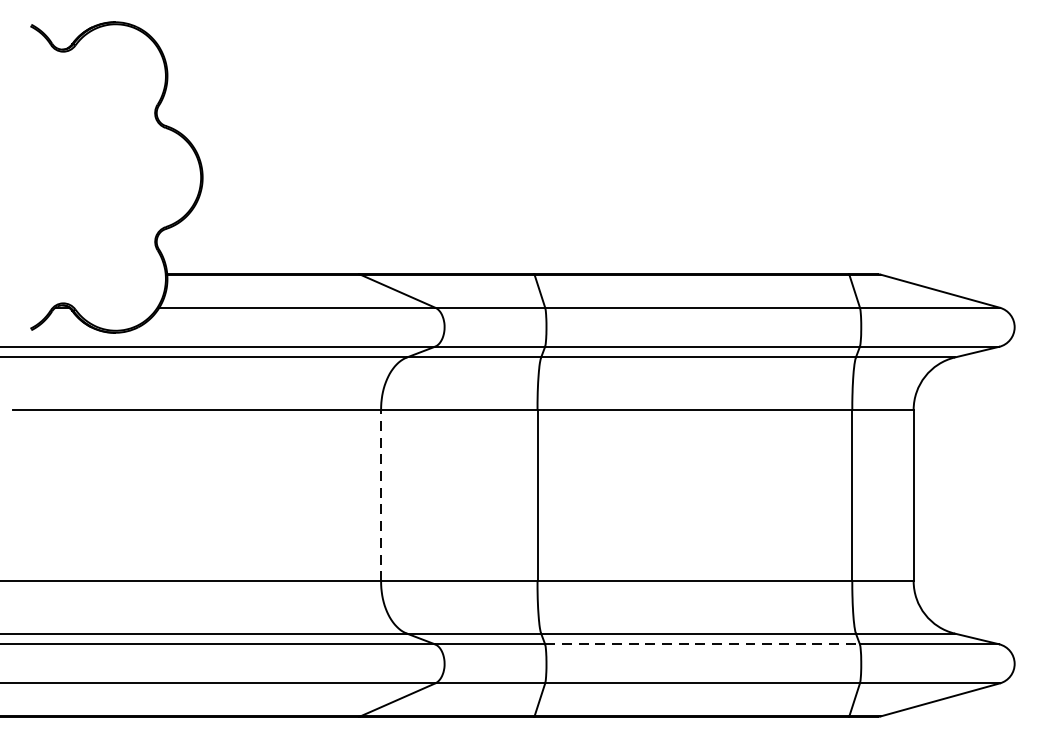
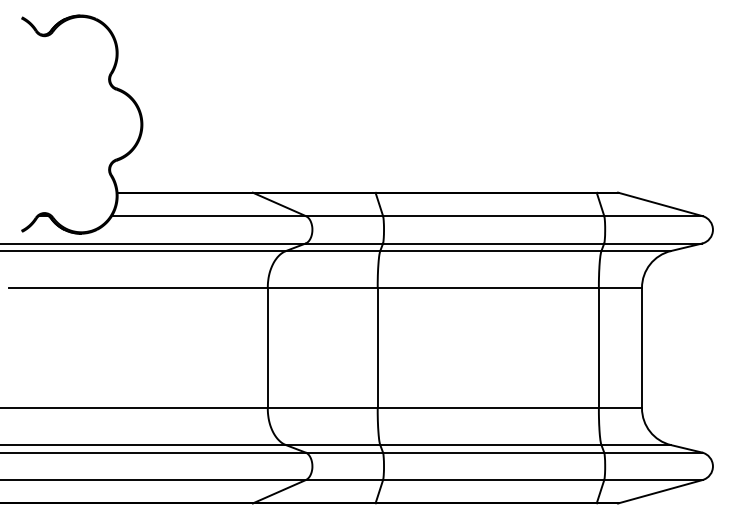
line: (380, 494) -> (267, 347), dashed -> solid
line: (702, 644) -> (493, 452), dashed -> solid

